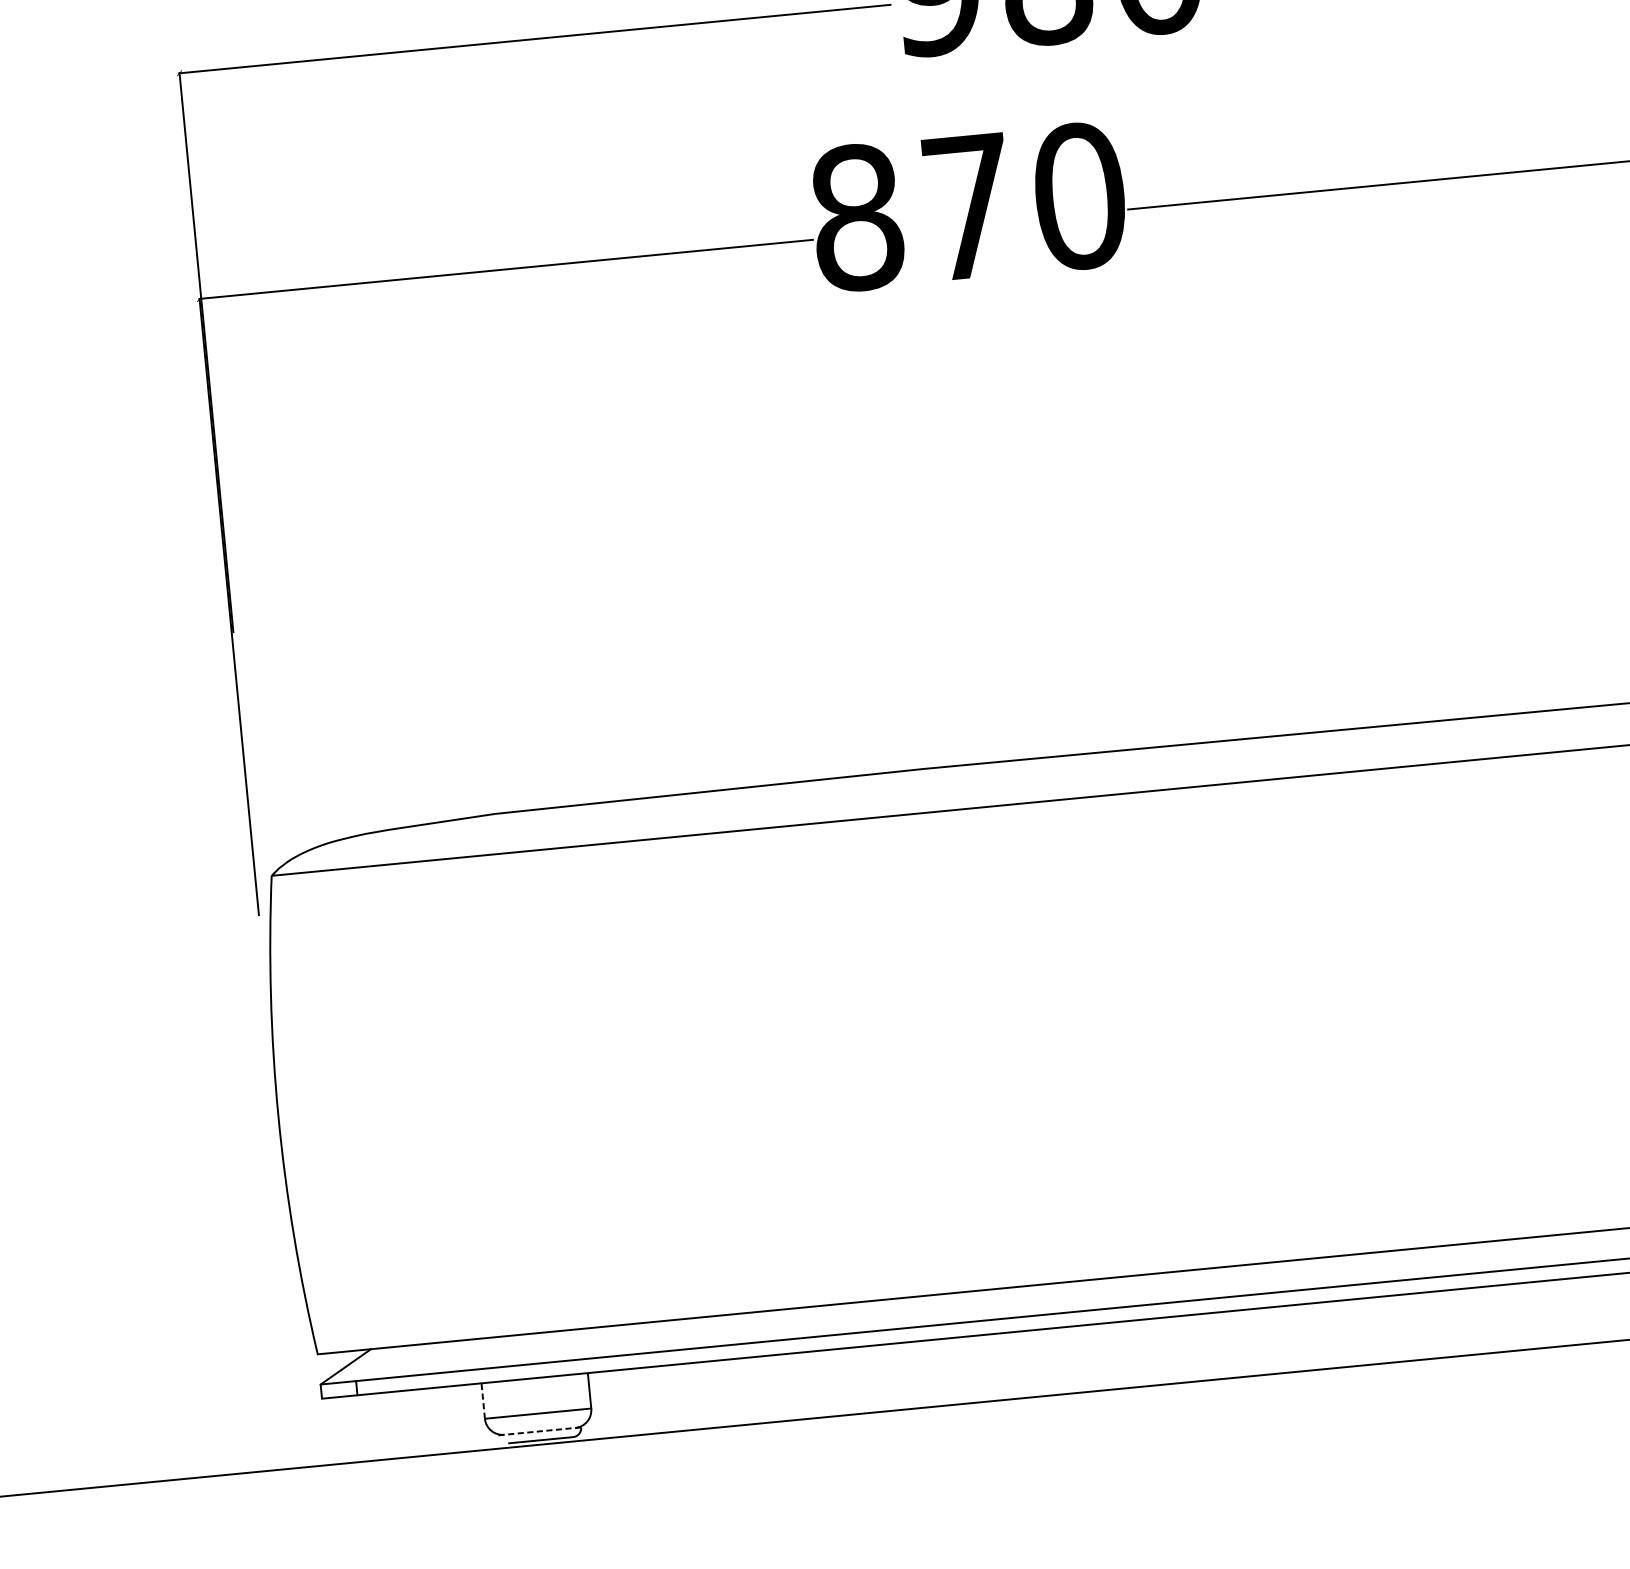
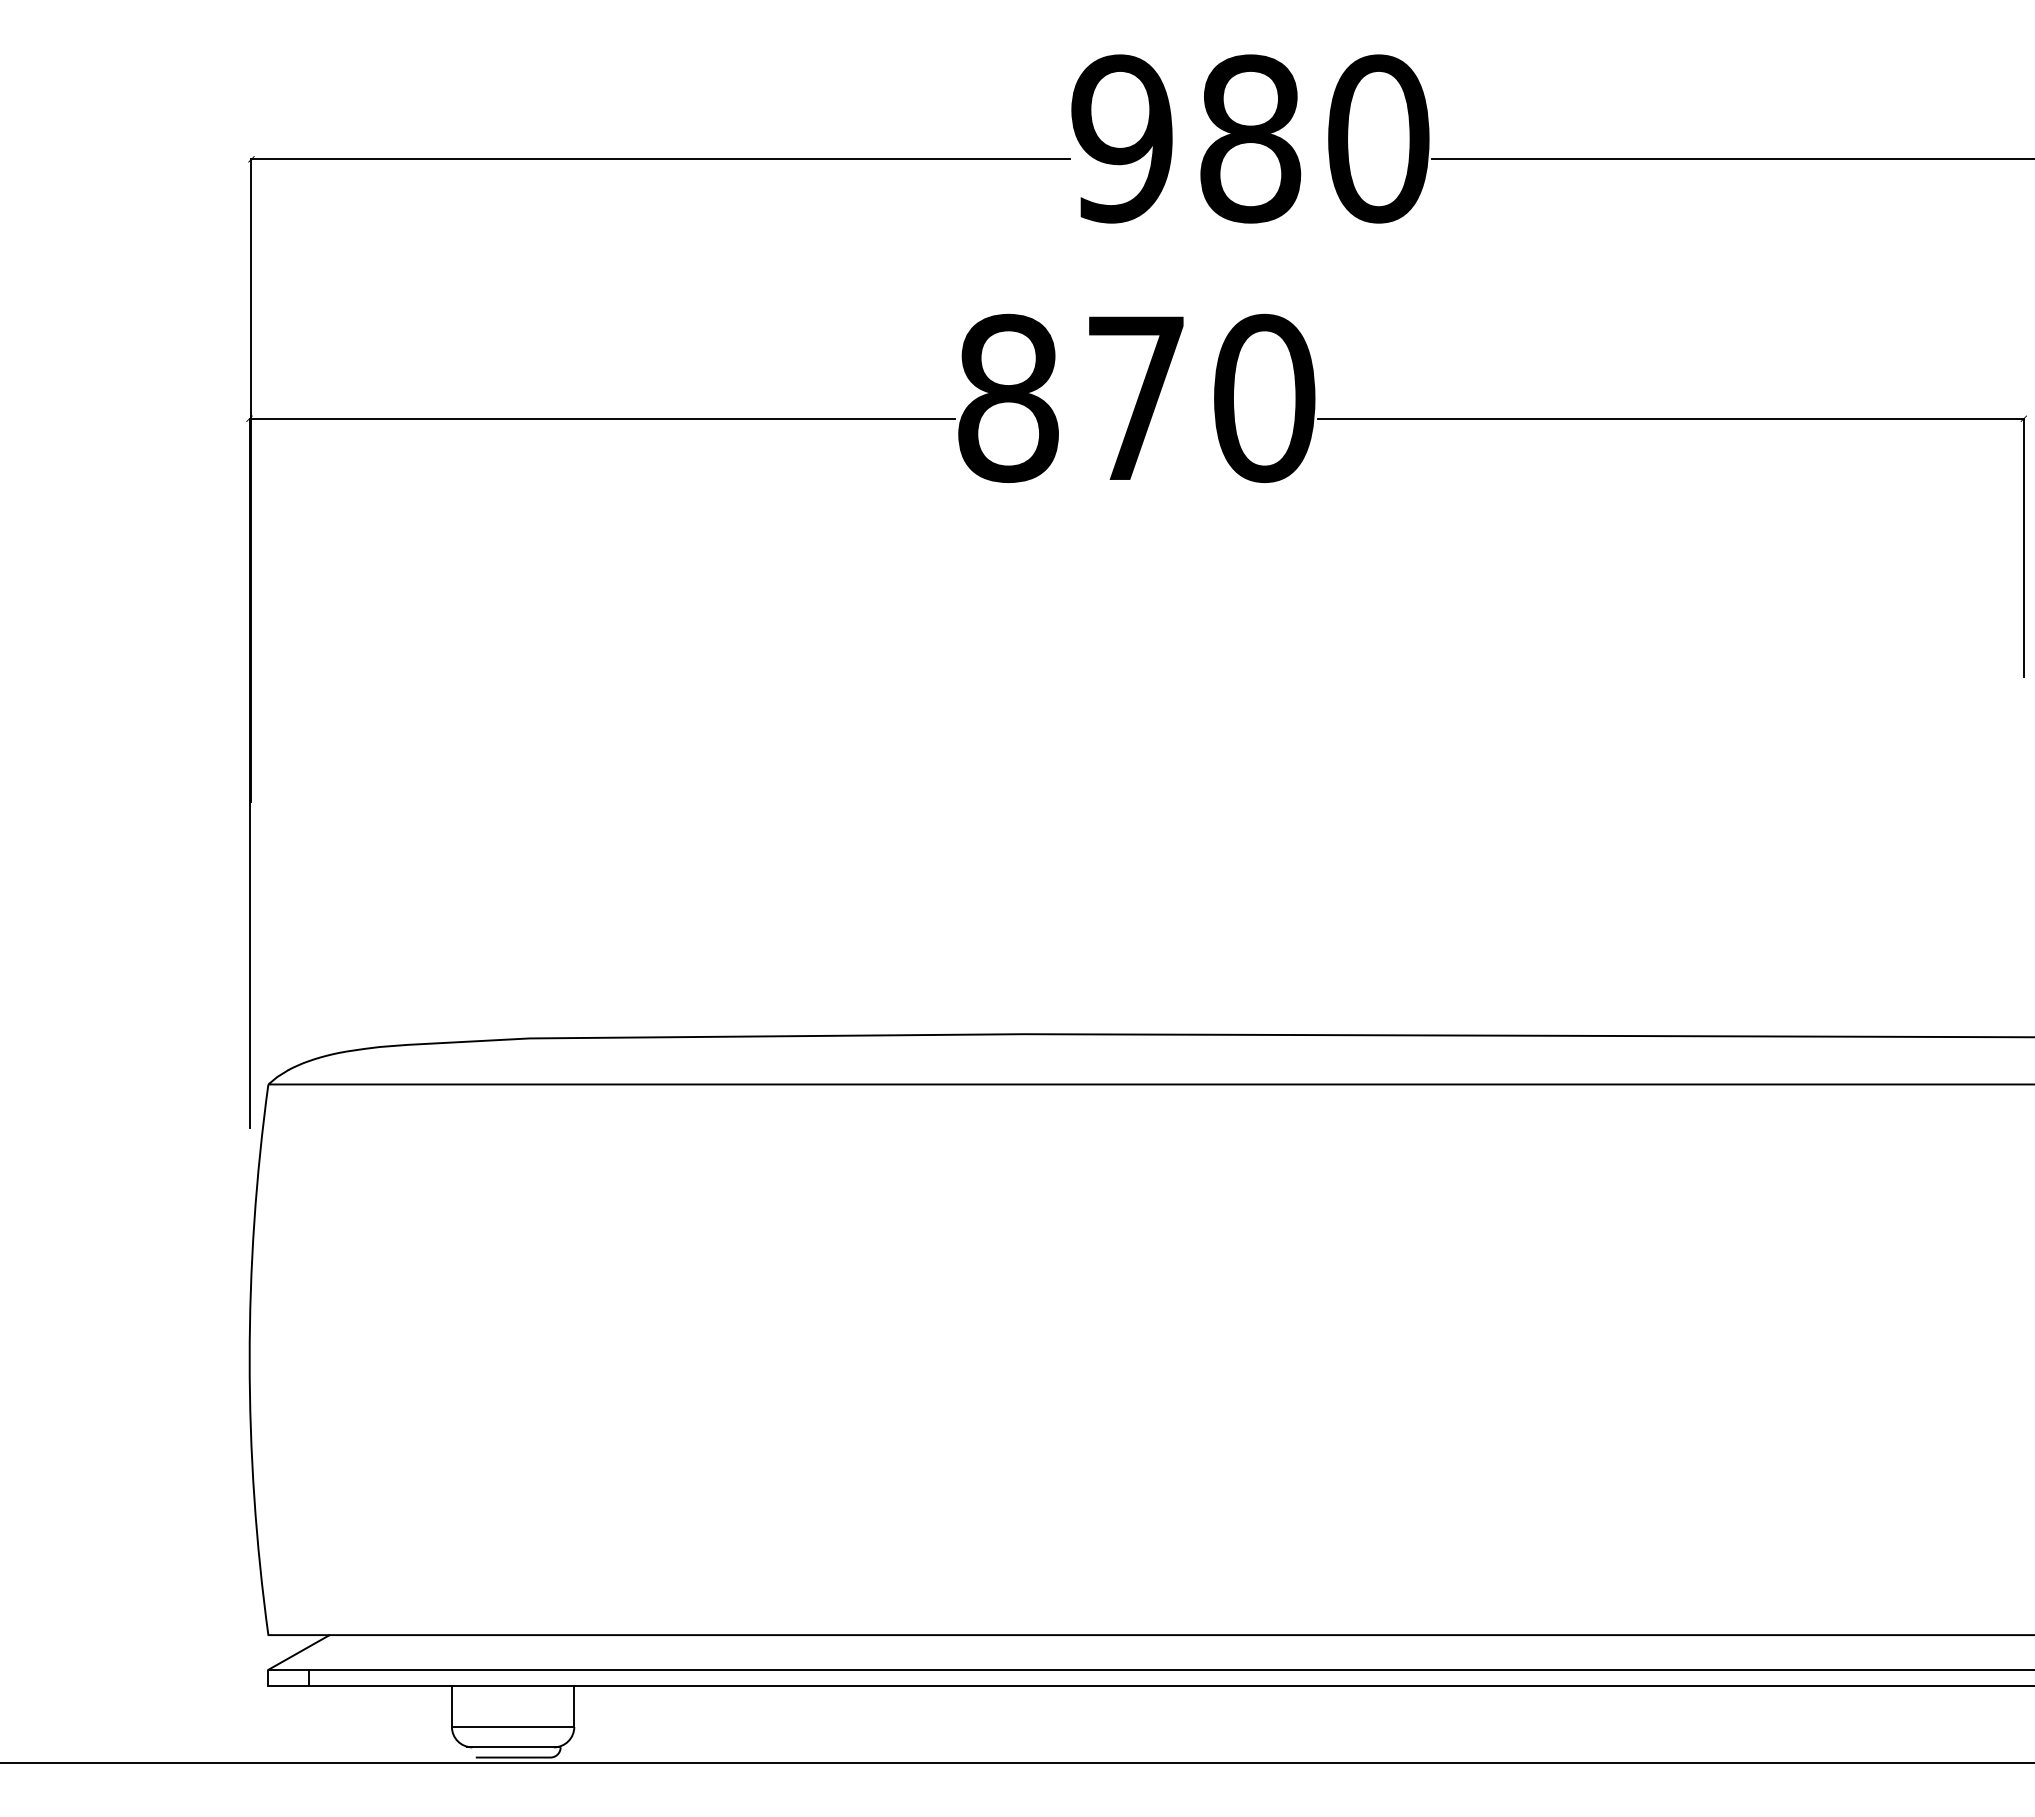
line: (482, 1401) -> (451, 1706), dashed -> solid
line: (540, 1431) -> (513, 1747), dashed -> solid

